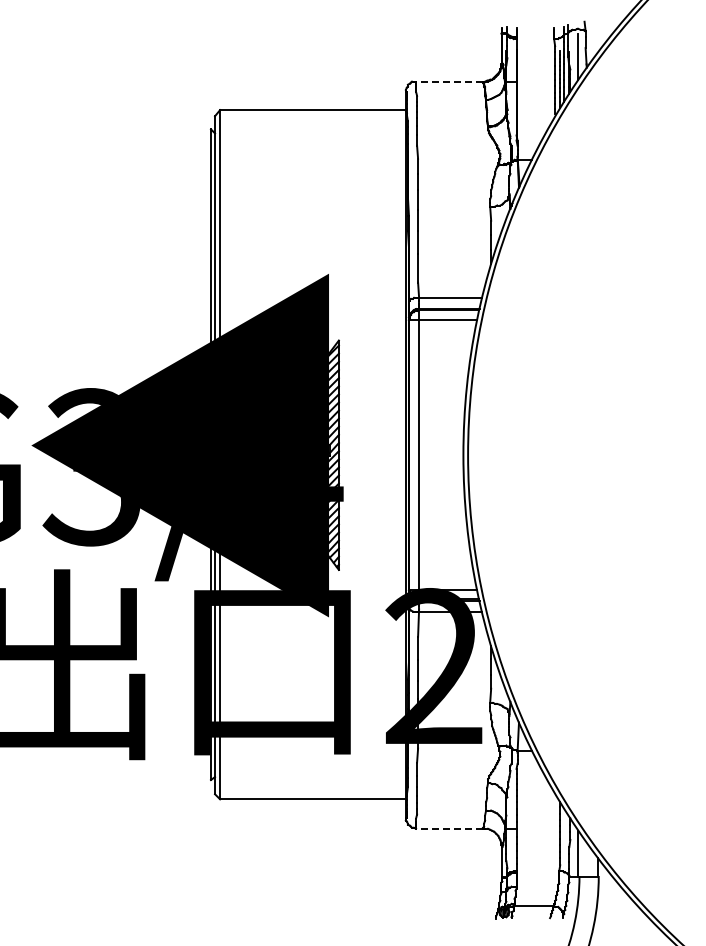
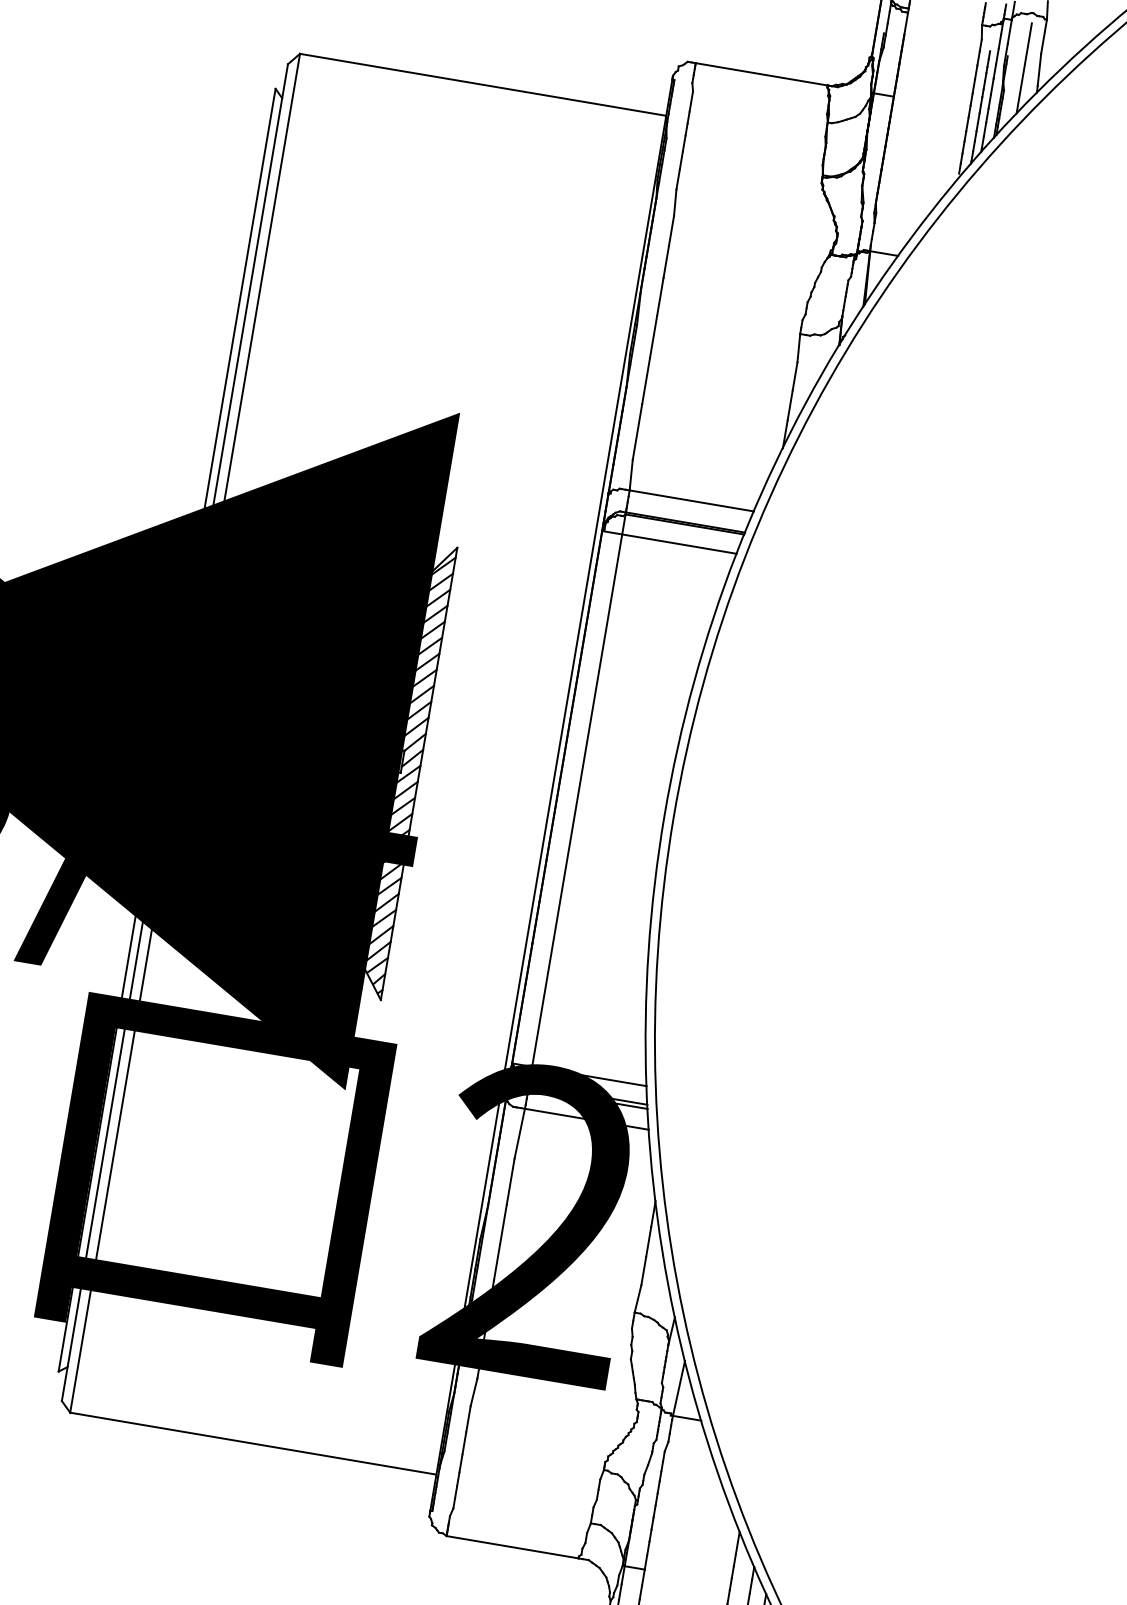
line: (449, 81) -> (761, 74), dashed -> solid
line: (449, 828) -> (512, 1546), dashed -> solid

